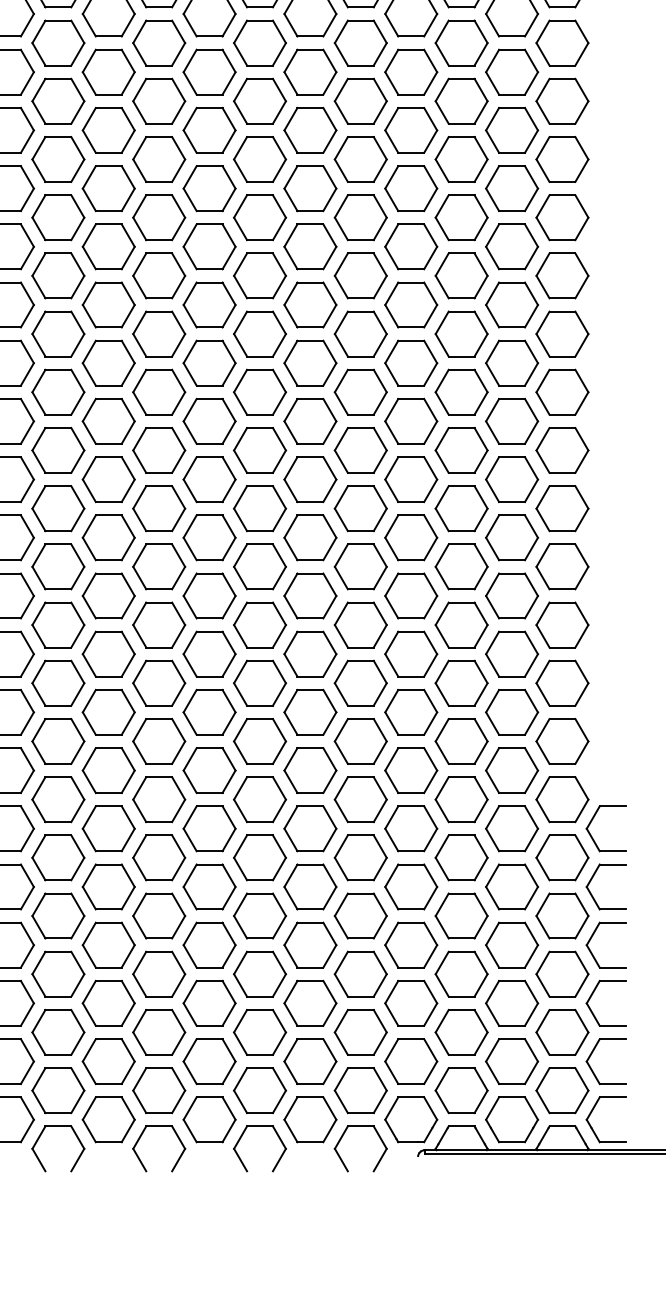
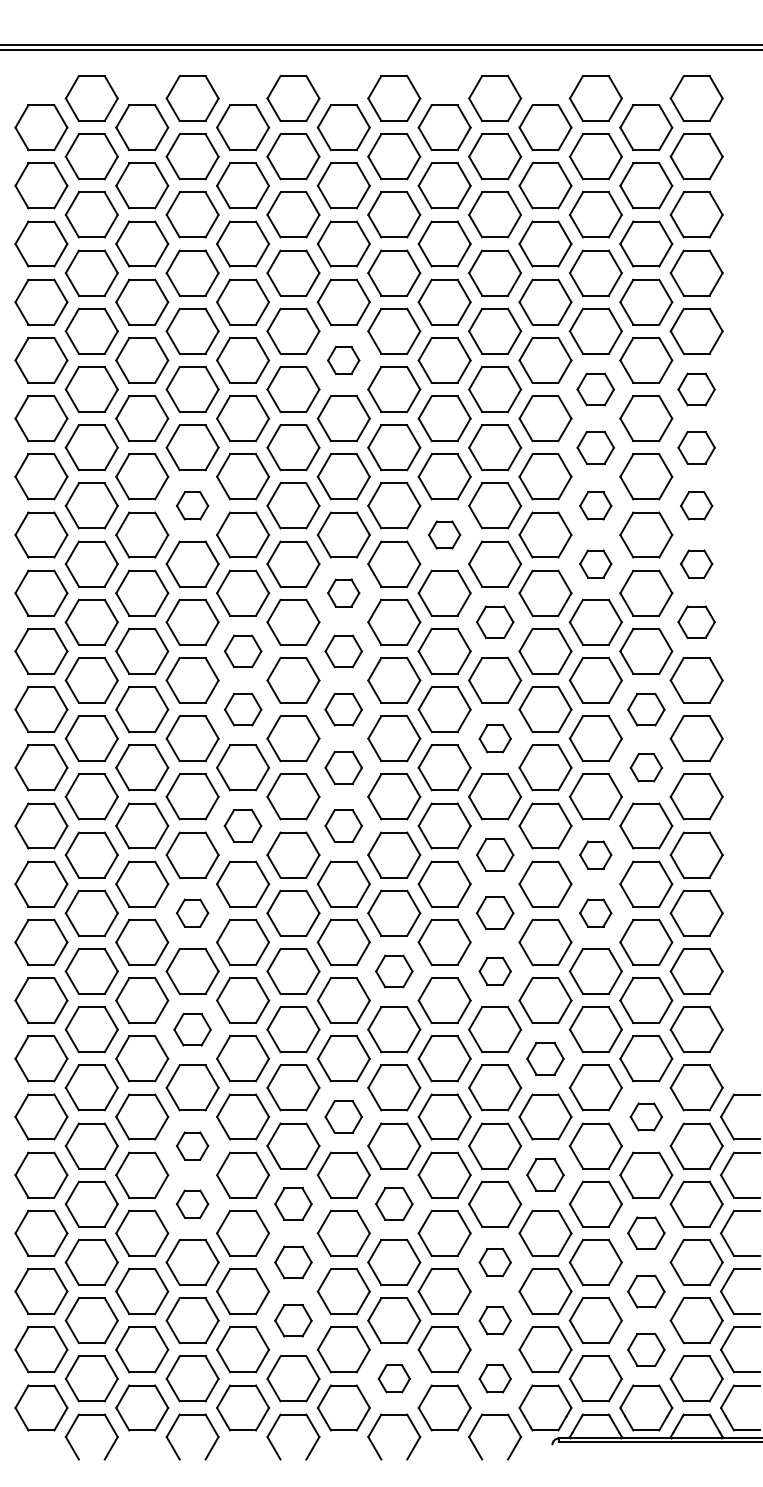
part: (209, 72) -> (343, 360), size x0.6
part: (461, 101) -> (595, 389), size x0.7
part: (562, 101) -> (696, 389), size x0.7
part: (461, 159) -> (595, 447), size x0.7
part: (562, 159) -> (696, 447), size x0.7
part: (58, 217) -> (192, 505), size x0.6
part: (461, 217) -> (595, 505), size x0.6
part: (562, 217) -> (696, 505), size x0.6
part: (310, 246) -> (444, 534), size x0.6
part: (461, 275) -> (595, 563), size x0.6
part: (562, 275) -> (696, 563), size x0.6
part: (209, 304) -> (343, 592), size x0.6
part: (361, 333) -> (495, 621), size x0.7
part: (562, 333) -> (696, 621), size x0.7
part: (109, 363) -> (243, 651), size x0.7
part: (209, 363) -> (343, 651), size x0.7
part: (109, 421) -> (243, 709), size x0.7
part: (209, 421) -> (343, 709), size x0.7
part: (512, 421) -> (646, 709), size x0.7
part: (361, 450) -> (495, 738), size x0.6
part: (209, 479) -> (343, 767), size x0.7
part: (512, 479) -> (646, 767), size x0.6
part: (108, 537) -> (242, 825), size x0.7
part: (209, 537) -> (343, 825), size x0.7
part: (361, 566) -> (495, 854), size x0.7
part: (461, 566) -> (595, 854), size x0.6
part: (58, 624) -> (192, 912), size x0.6
part: (361, 624) -> (495, 912), size x0.7
part: (461, 624) -> (595, 912), size x0.6
part: (260, 683) -> (394, 971), size x0.7
part: (361, 683) -> (495, 971), size x0.6
part: (58, 741) -> (192, 1029), size x0.7
part: (411, 770) -> (545, 1058), size x0.7
part: (209, 828) -> (343, 1116), size x0.7
part: (512, 828) -> (646, 1116), size x0.6
part: (58, 857) -> (192, 1145), size x0.6
part: (411, 886) -> (545, 1174), size x0.7
part: (58, 915) -> (192, 1203), size x0.6
part: (159, 915) -> (293, 1203), size x0.7
part: (260, 915) -> (394, 1203), size x0.7
part: (512, 944) -> (646, 1232), size x0.7
part: (159, 974) -> (293, 1262), size x0.7
part: (361, 974) -> (495, 1262), size x0.6
part: (512, 1003) -> (646, 1291), size x0.7
part: (159, 1032) -> (293, 1320), size x0.7
part: (361, 1032) -> (495, 1320), size x0.6
part: (512, 1061) -> (646, 1349), size x0.7
part: (260, 1090) -> (394, 1378), size x0.6
part: (361, 1090) -> (495, 1378), size x0.6

